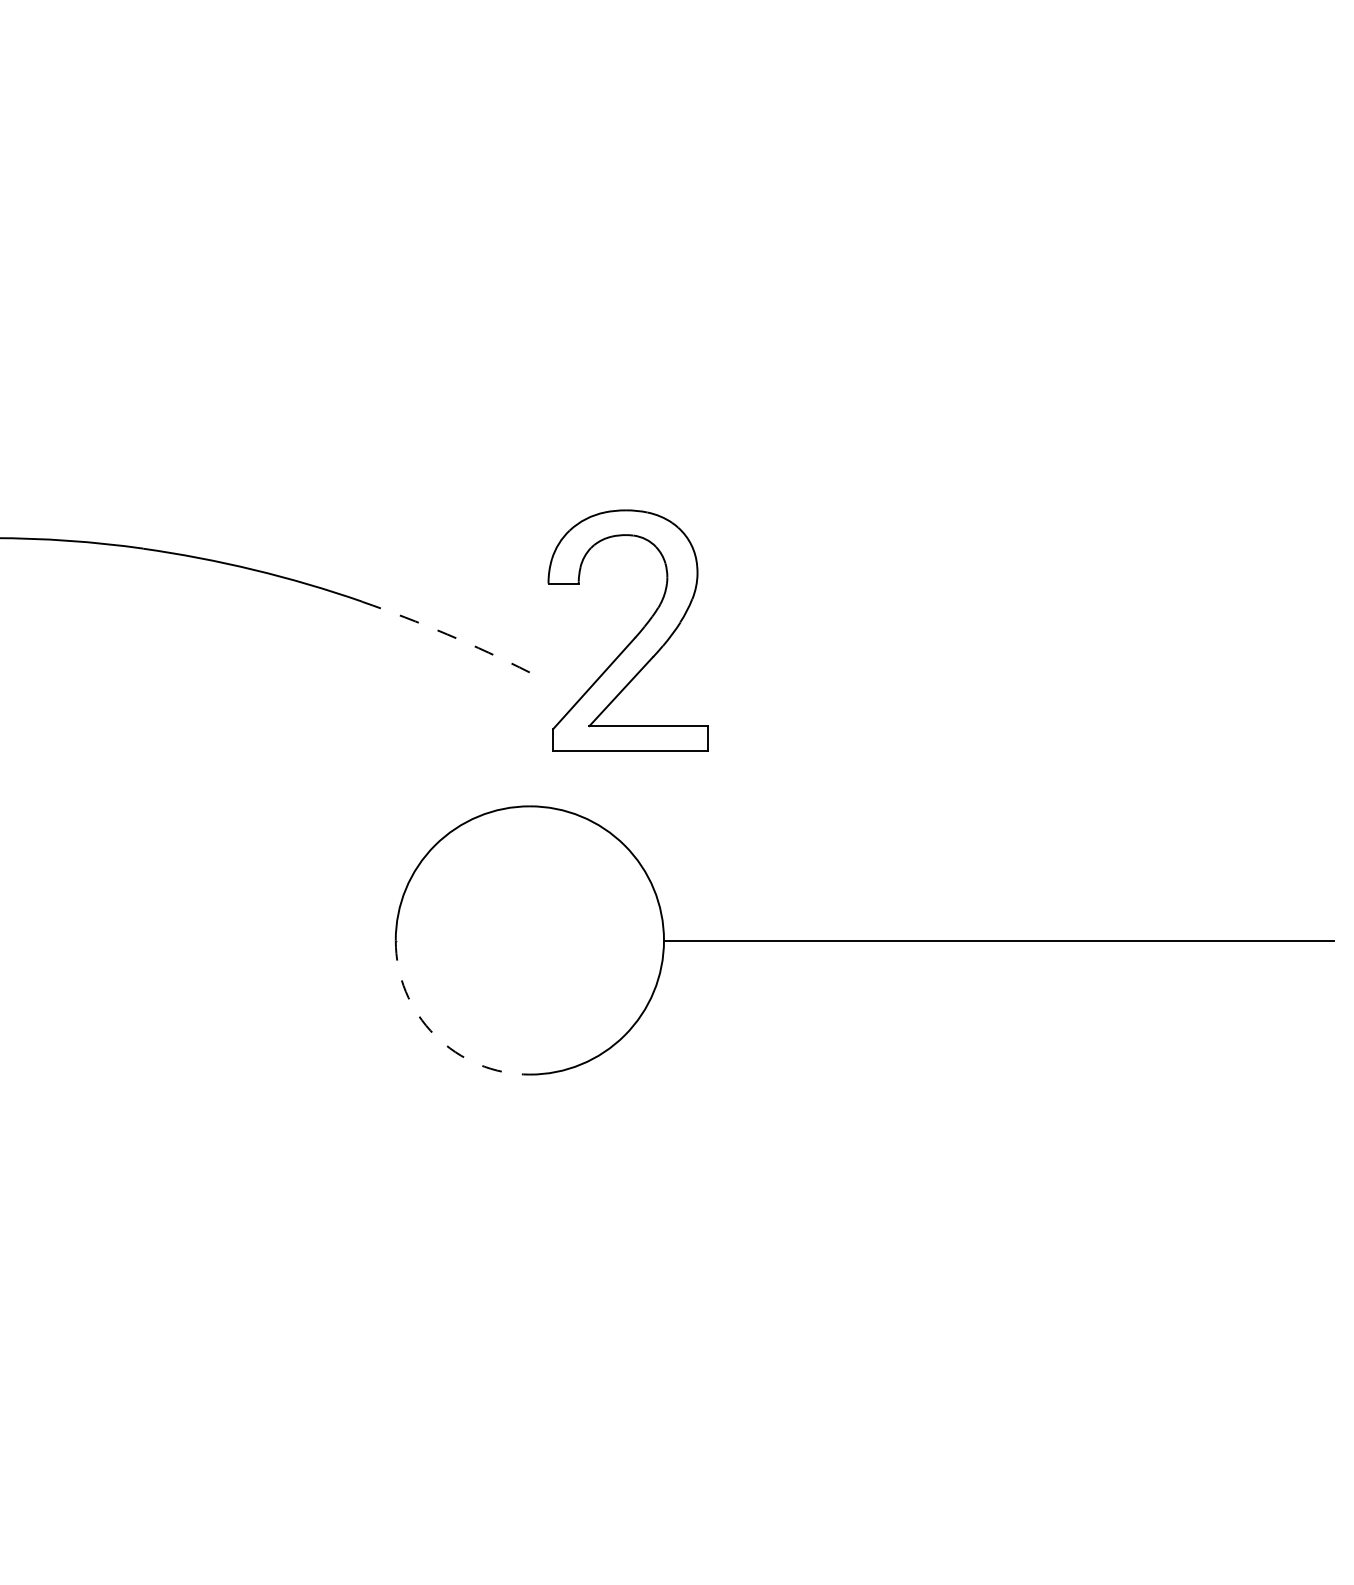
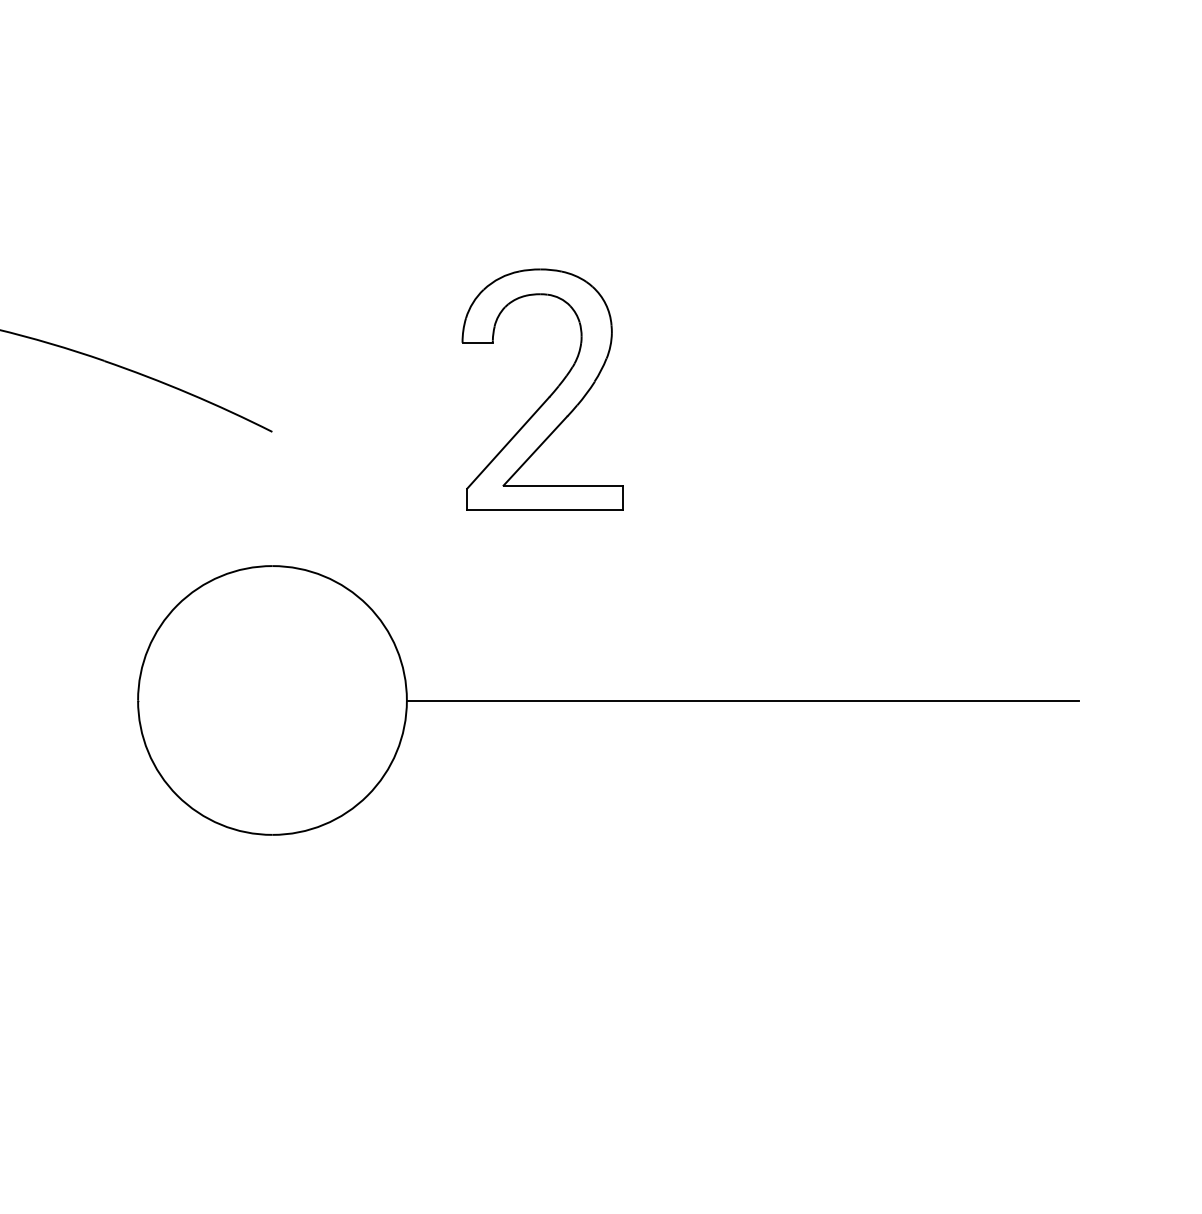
arc: (447, 634) -> (189, 393), dashed -> solid
part: (634, 636) -> (548, 395), moved
arc: (434, 1035) -> (176, 795), dashed -> solid

